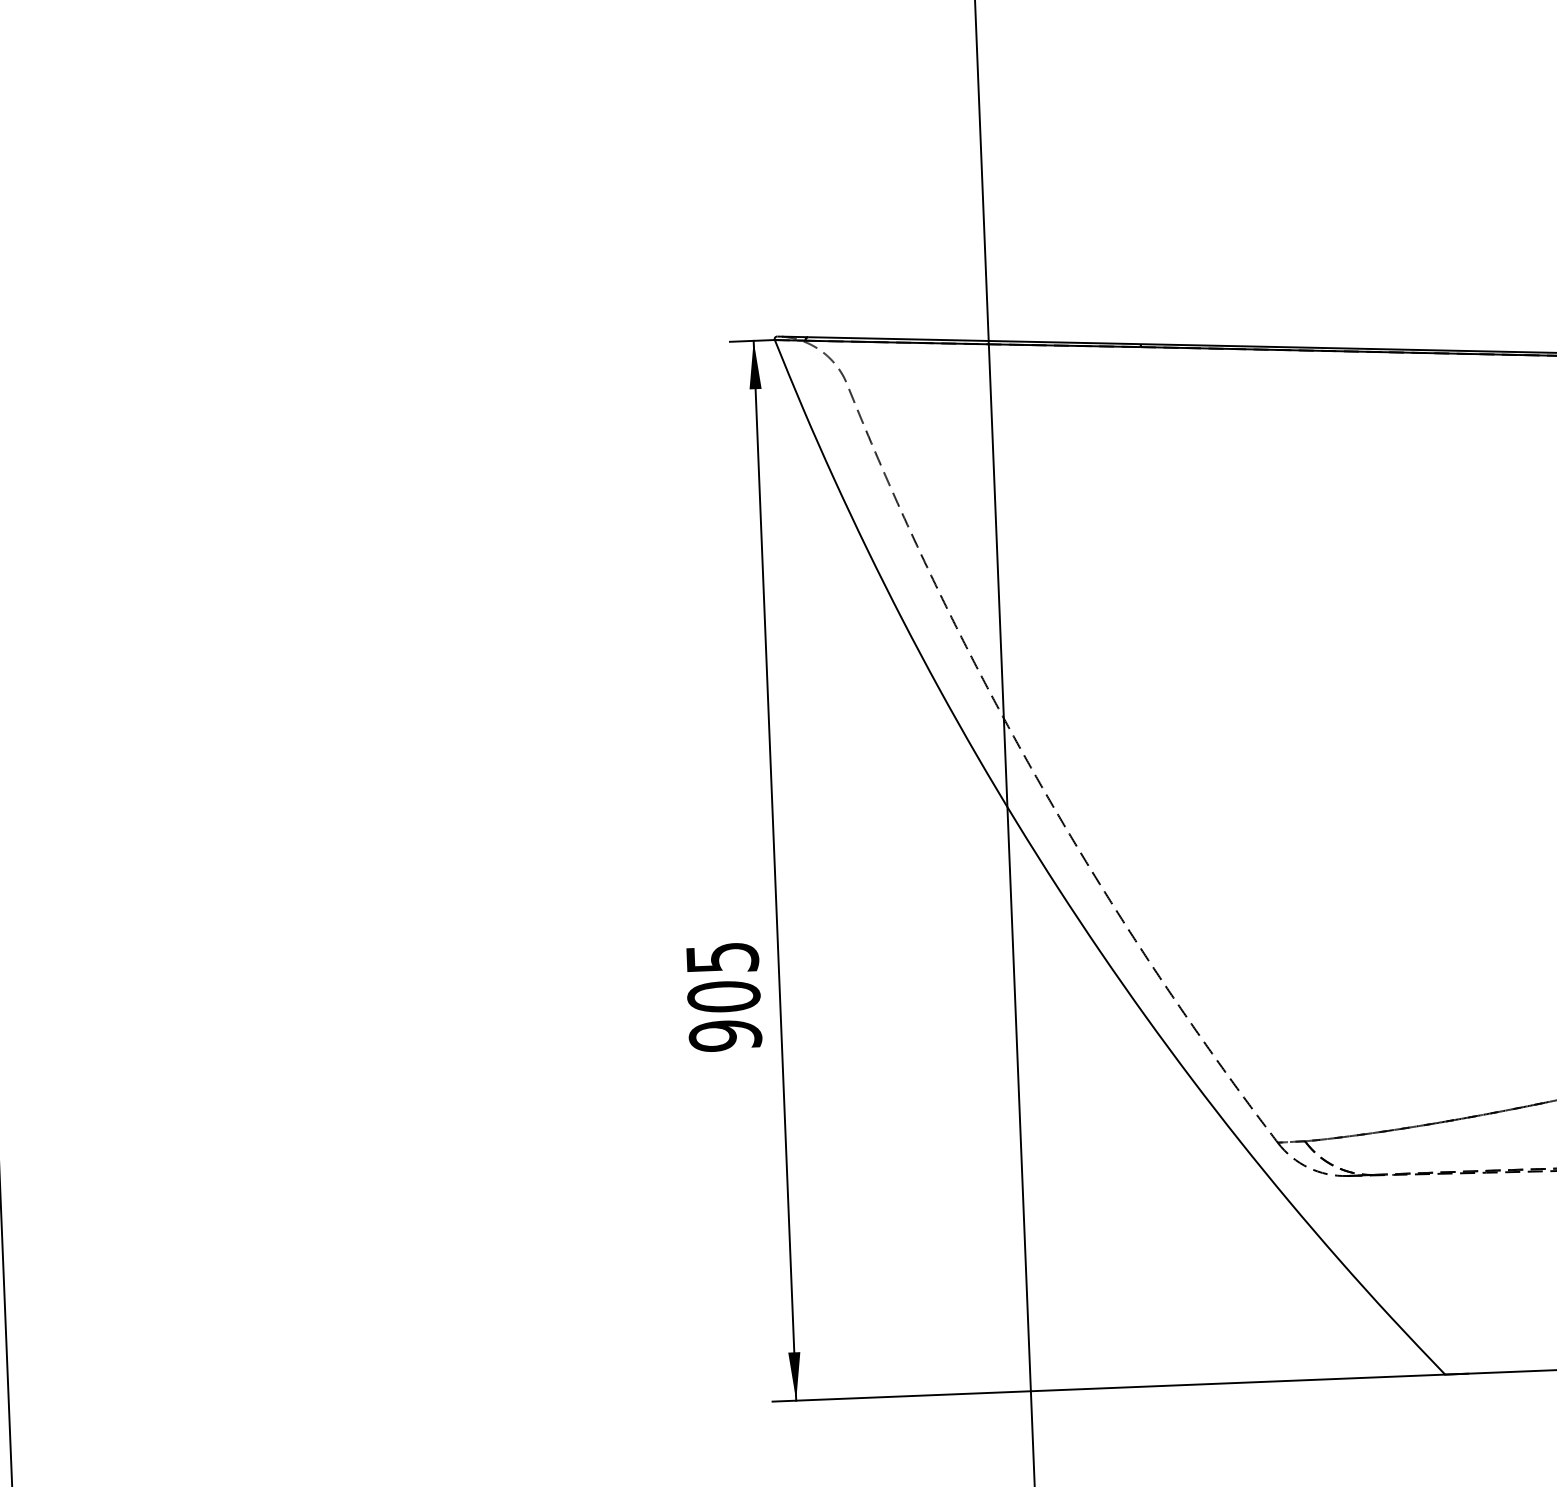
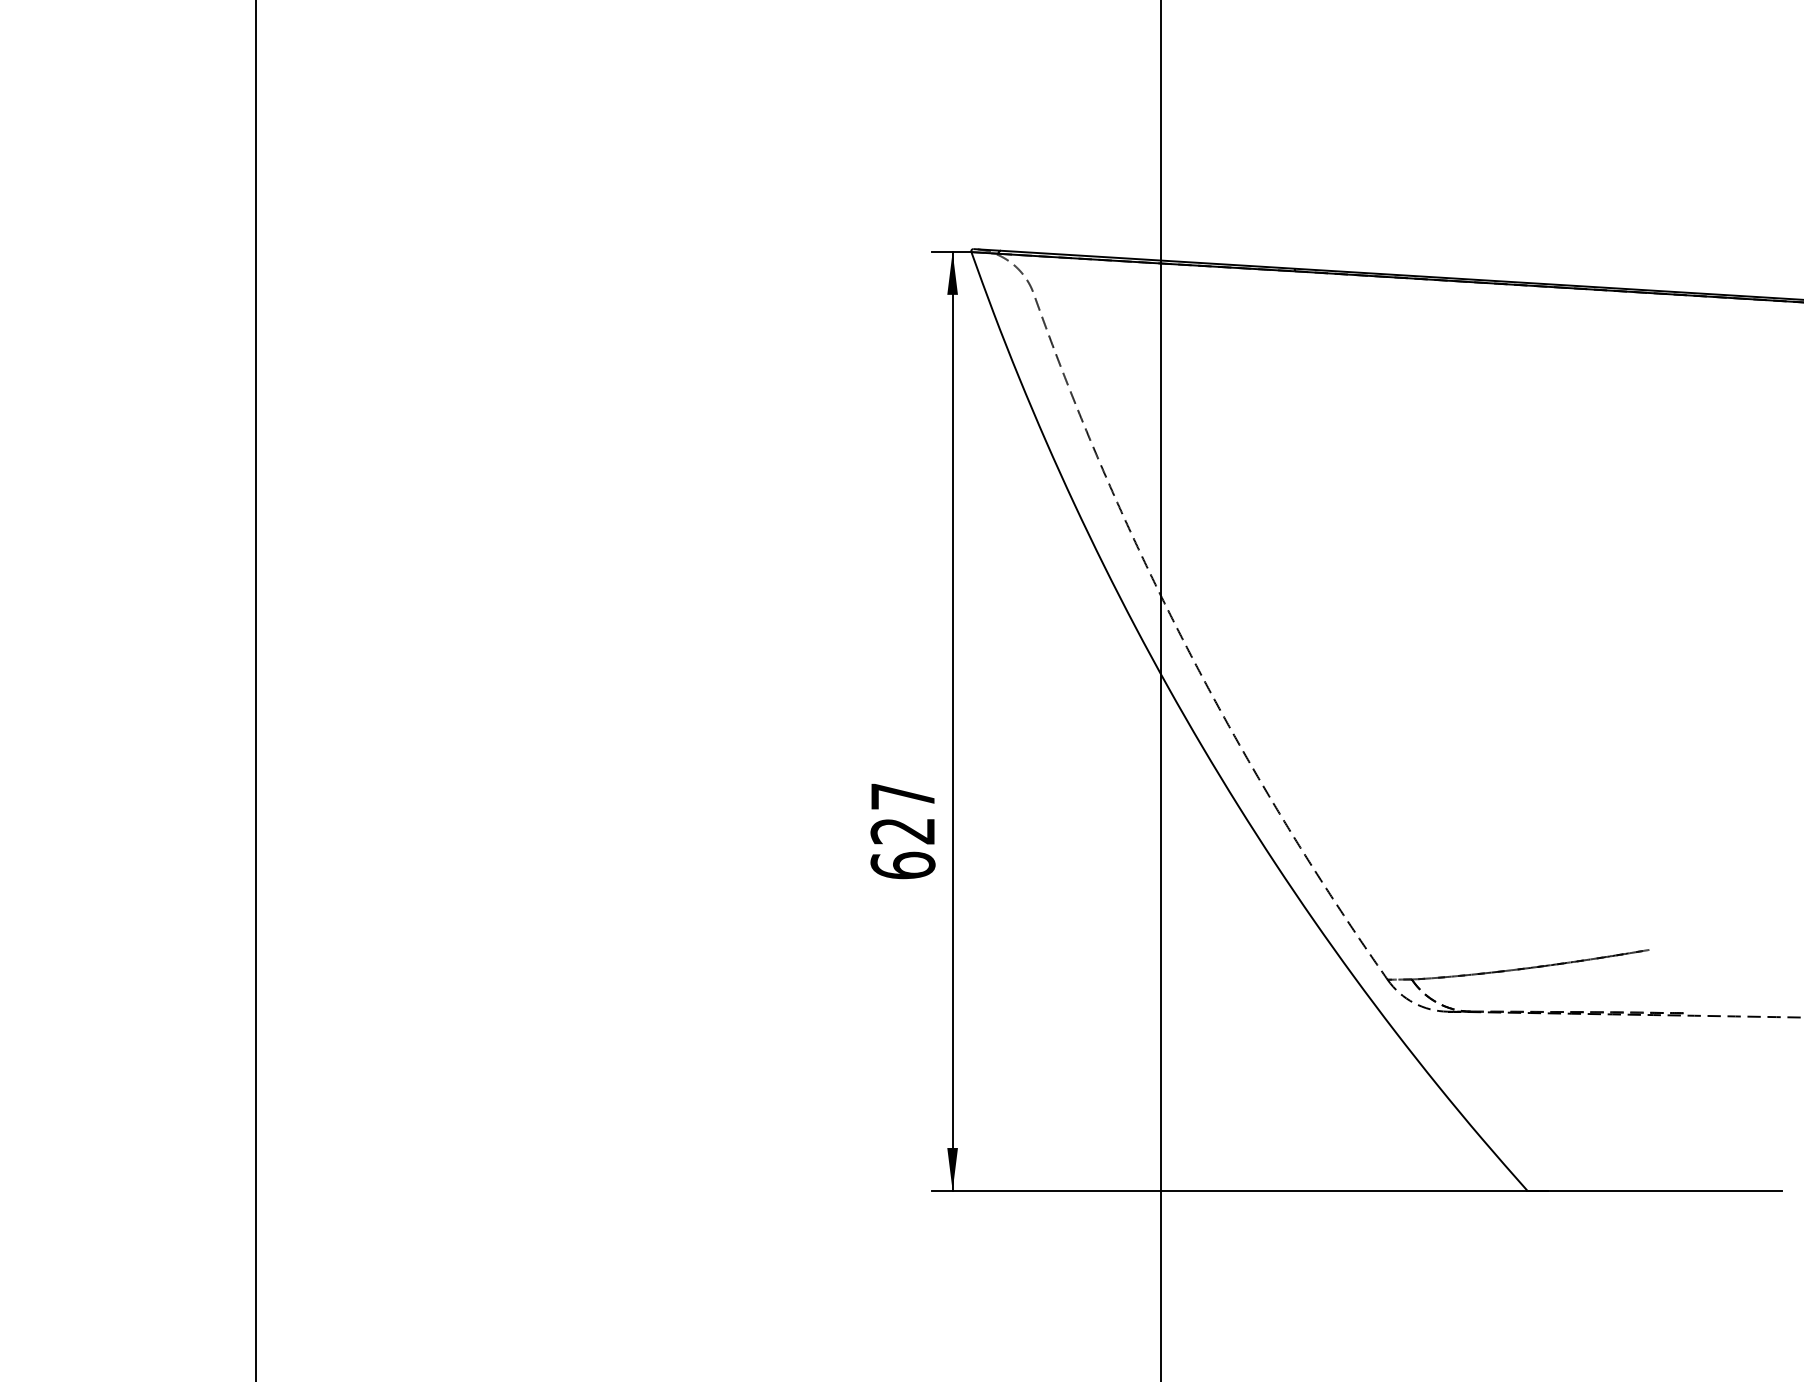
text: (723, 997) -> (902, 831), 905 -> 627

